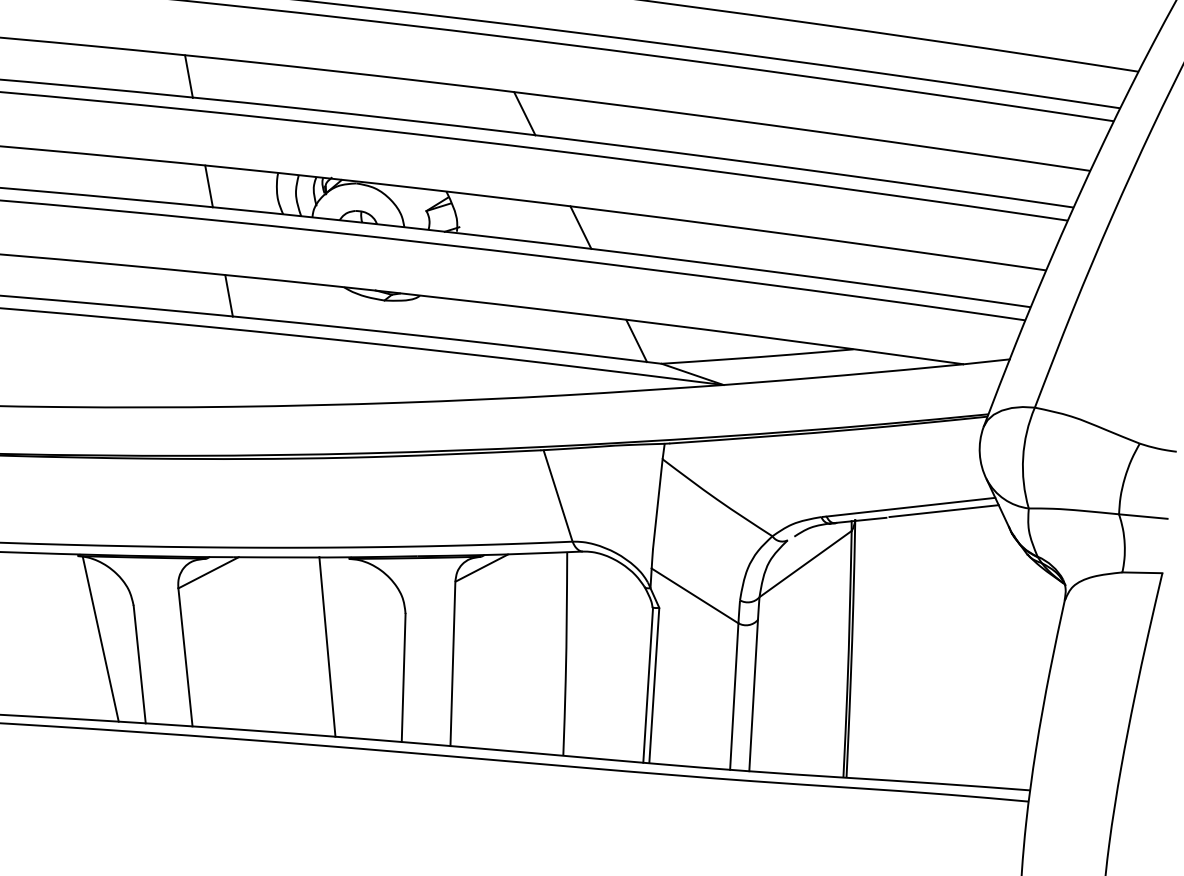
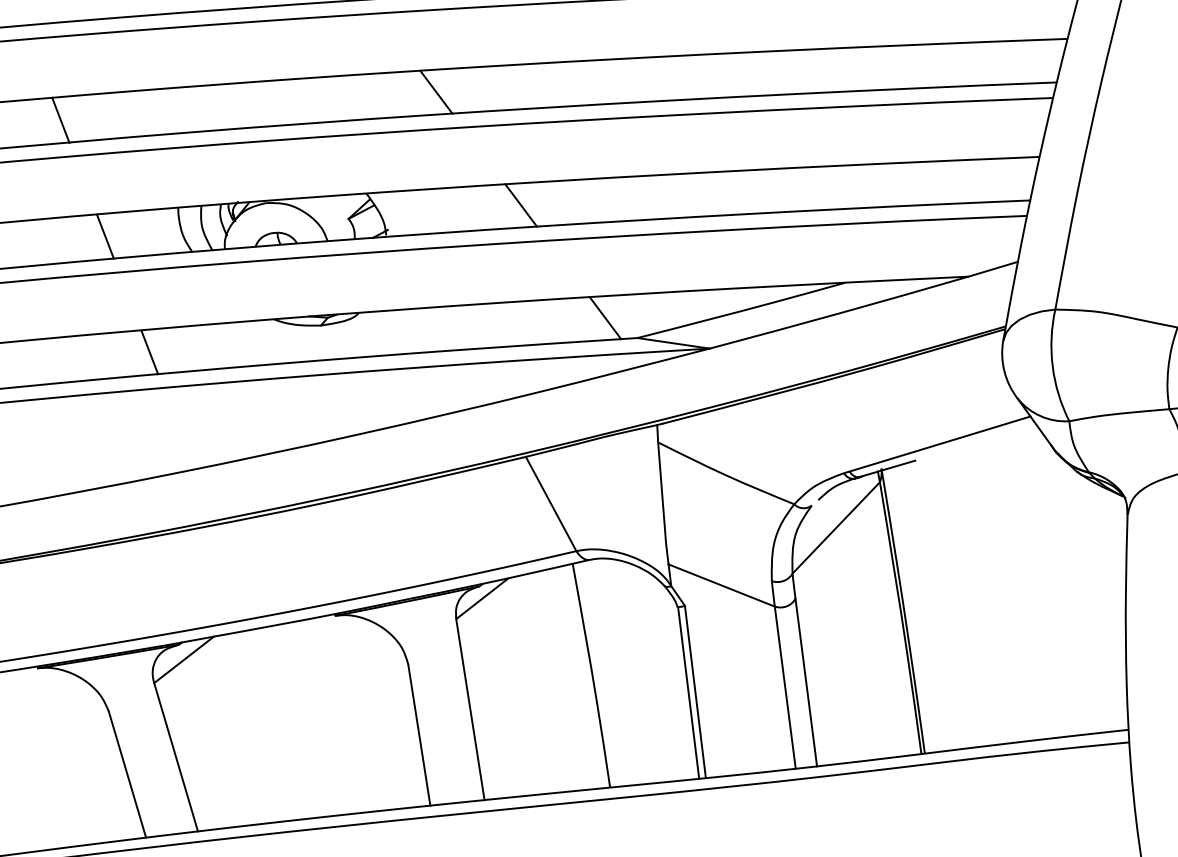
line: (943, 511) -> (976, 442), removed
line: (100, 638) -> (79, 753), removed
line: (327, 646) -> (329, 716), removed

